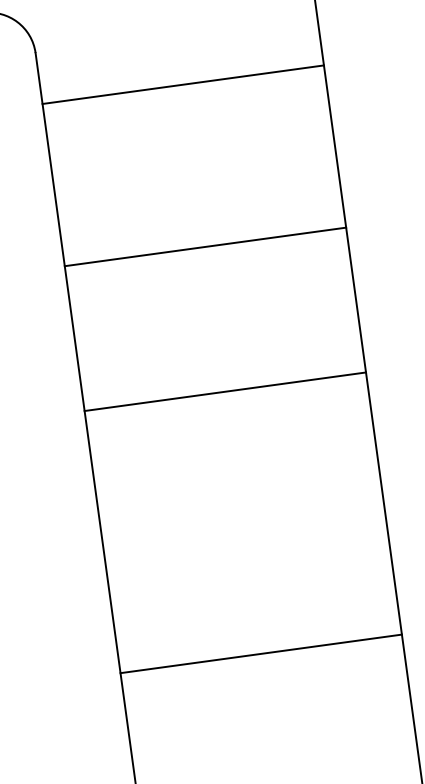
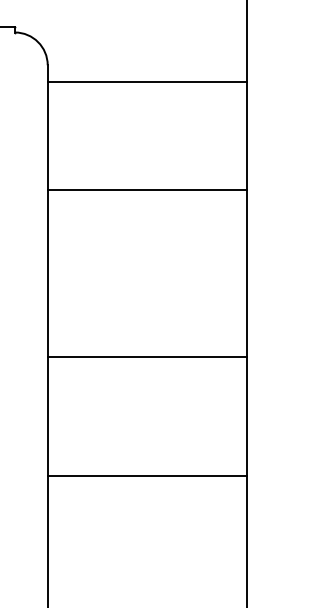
line: (183, 84) -> (147, 82), moved
line: (205, 247) -> (147, 190), moved
line: (225, 391) -> (147, 356), moved
line: (261, 653) -> (147, 476), moved

